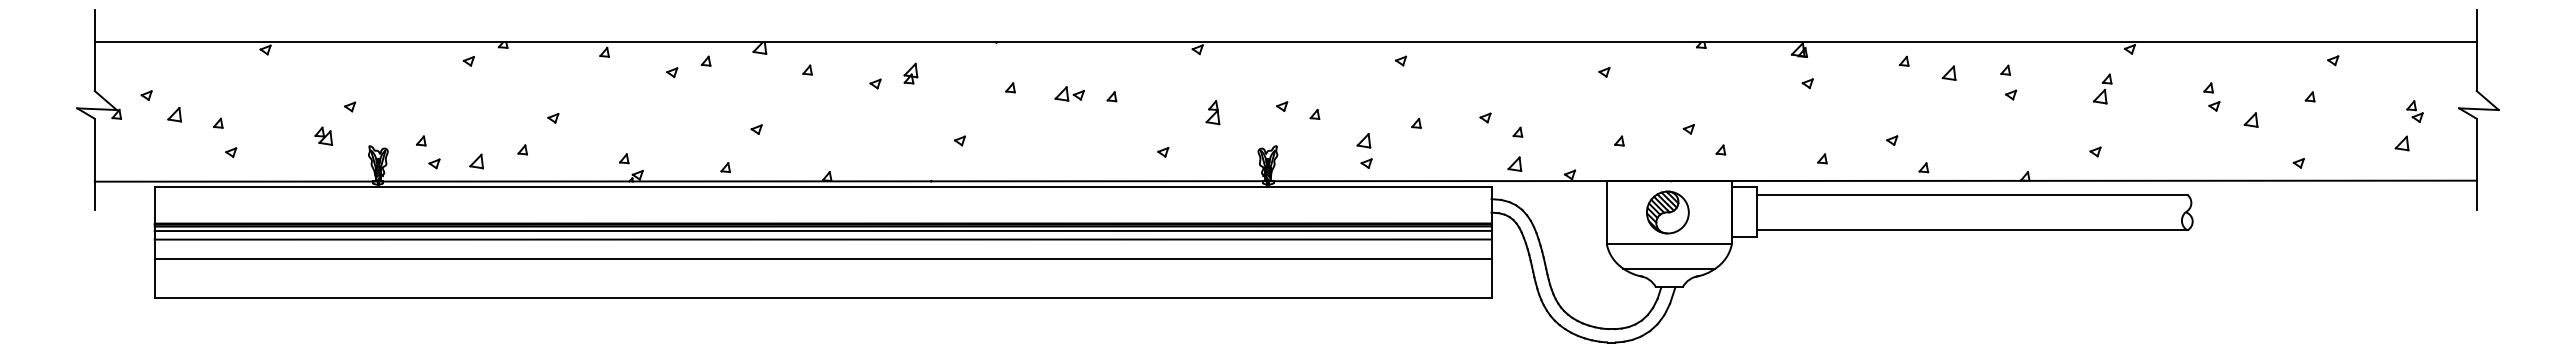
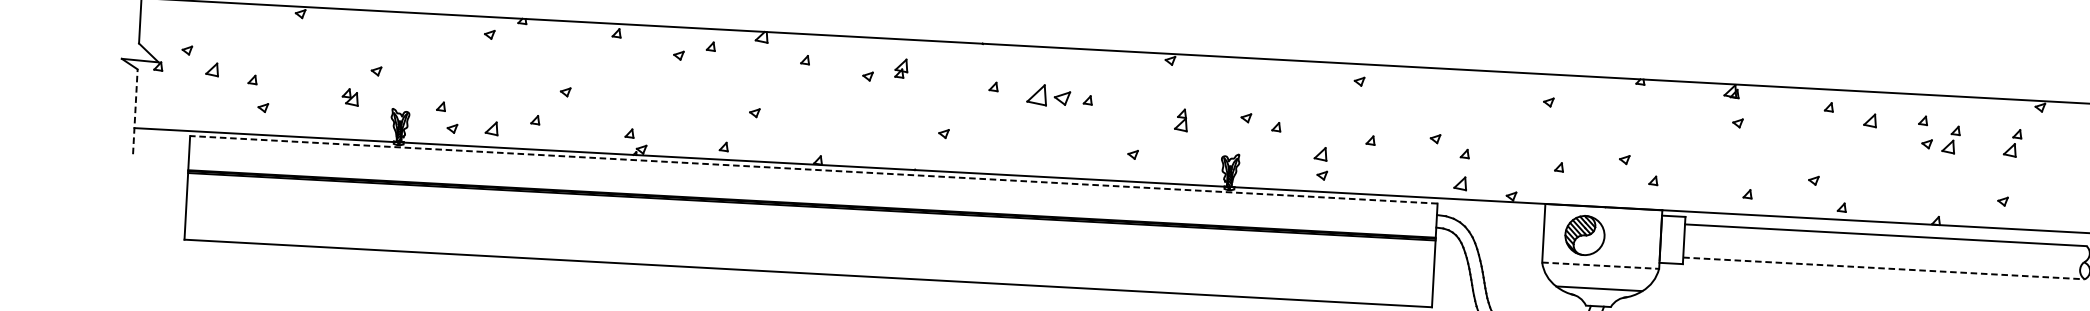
part: (2036, 88) -> (1951, 139), added
part: (1069, 93) -> (1048, 95), size x1.6
line: (94, 163) -> (135, 111), solid -> dashed
line: (822, 186) -> (813, 169), solid -> dashed
part: (1667, 212) -> (1584, 235), moved
line: (822, 230) -> (811, 210), removed
line: (1972, 230) -> (1884, 268), solid -> dashed
line: (822, 239) -> (810, 218), removed
line: (1669, 243) -> (1600, 265), solid -> dashed
line: (822, 259) -> (809, 237), removed

